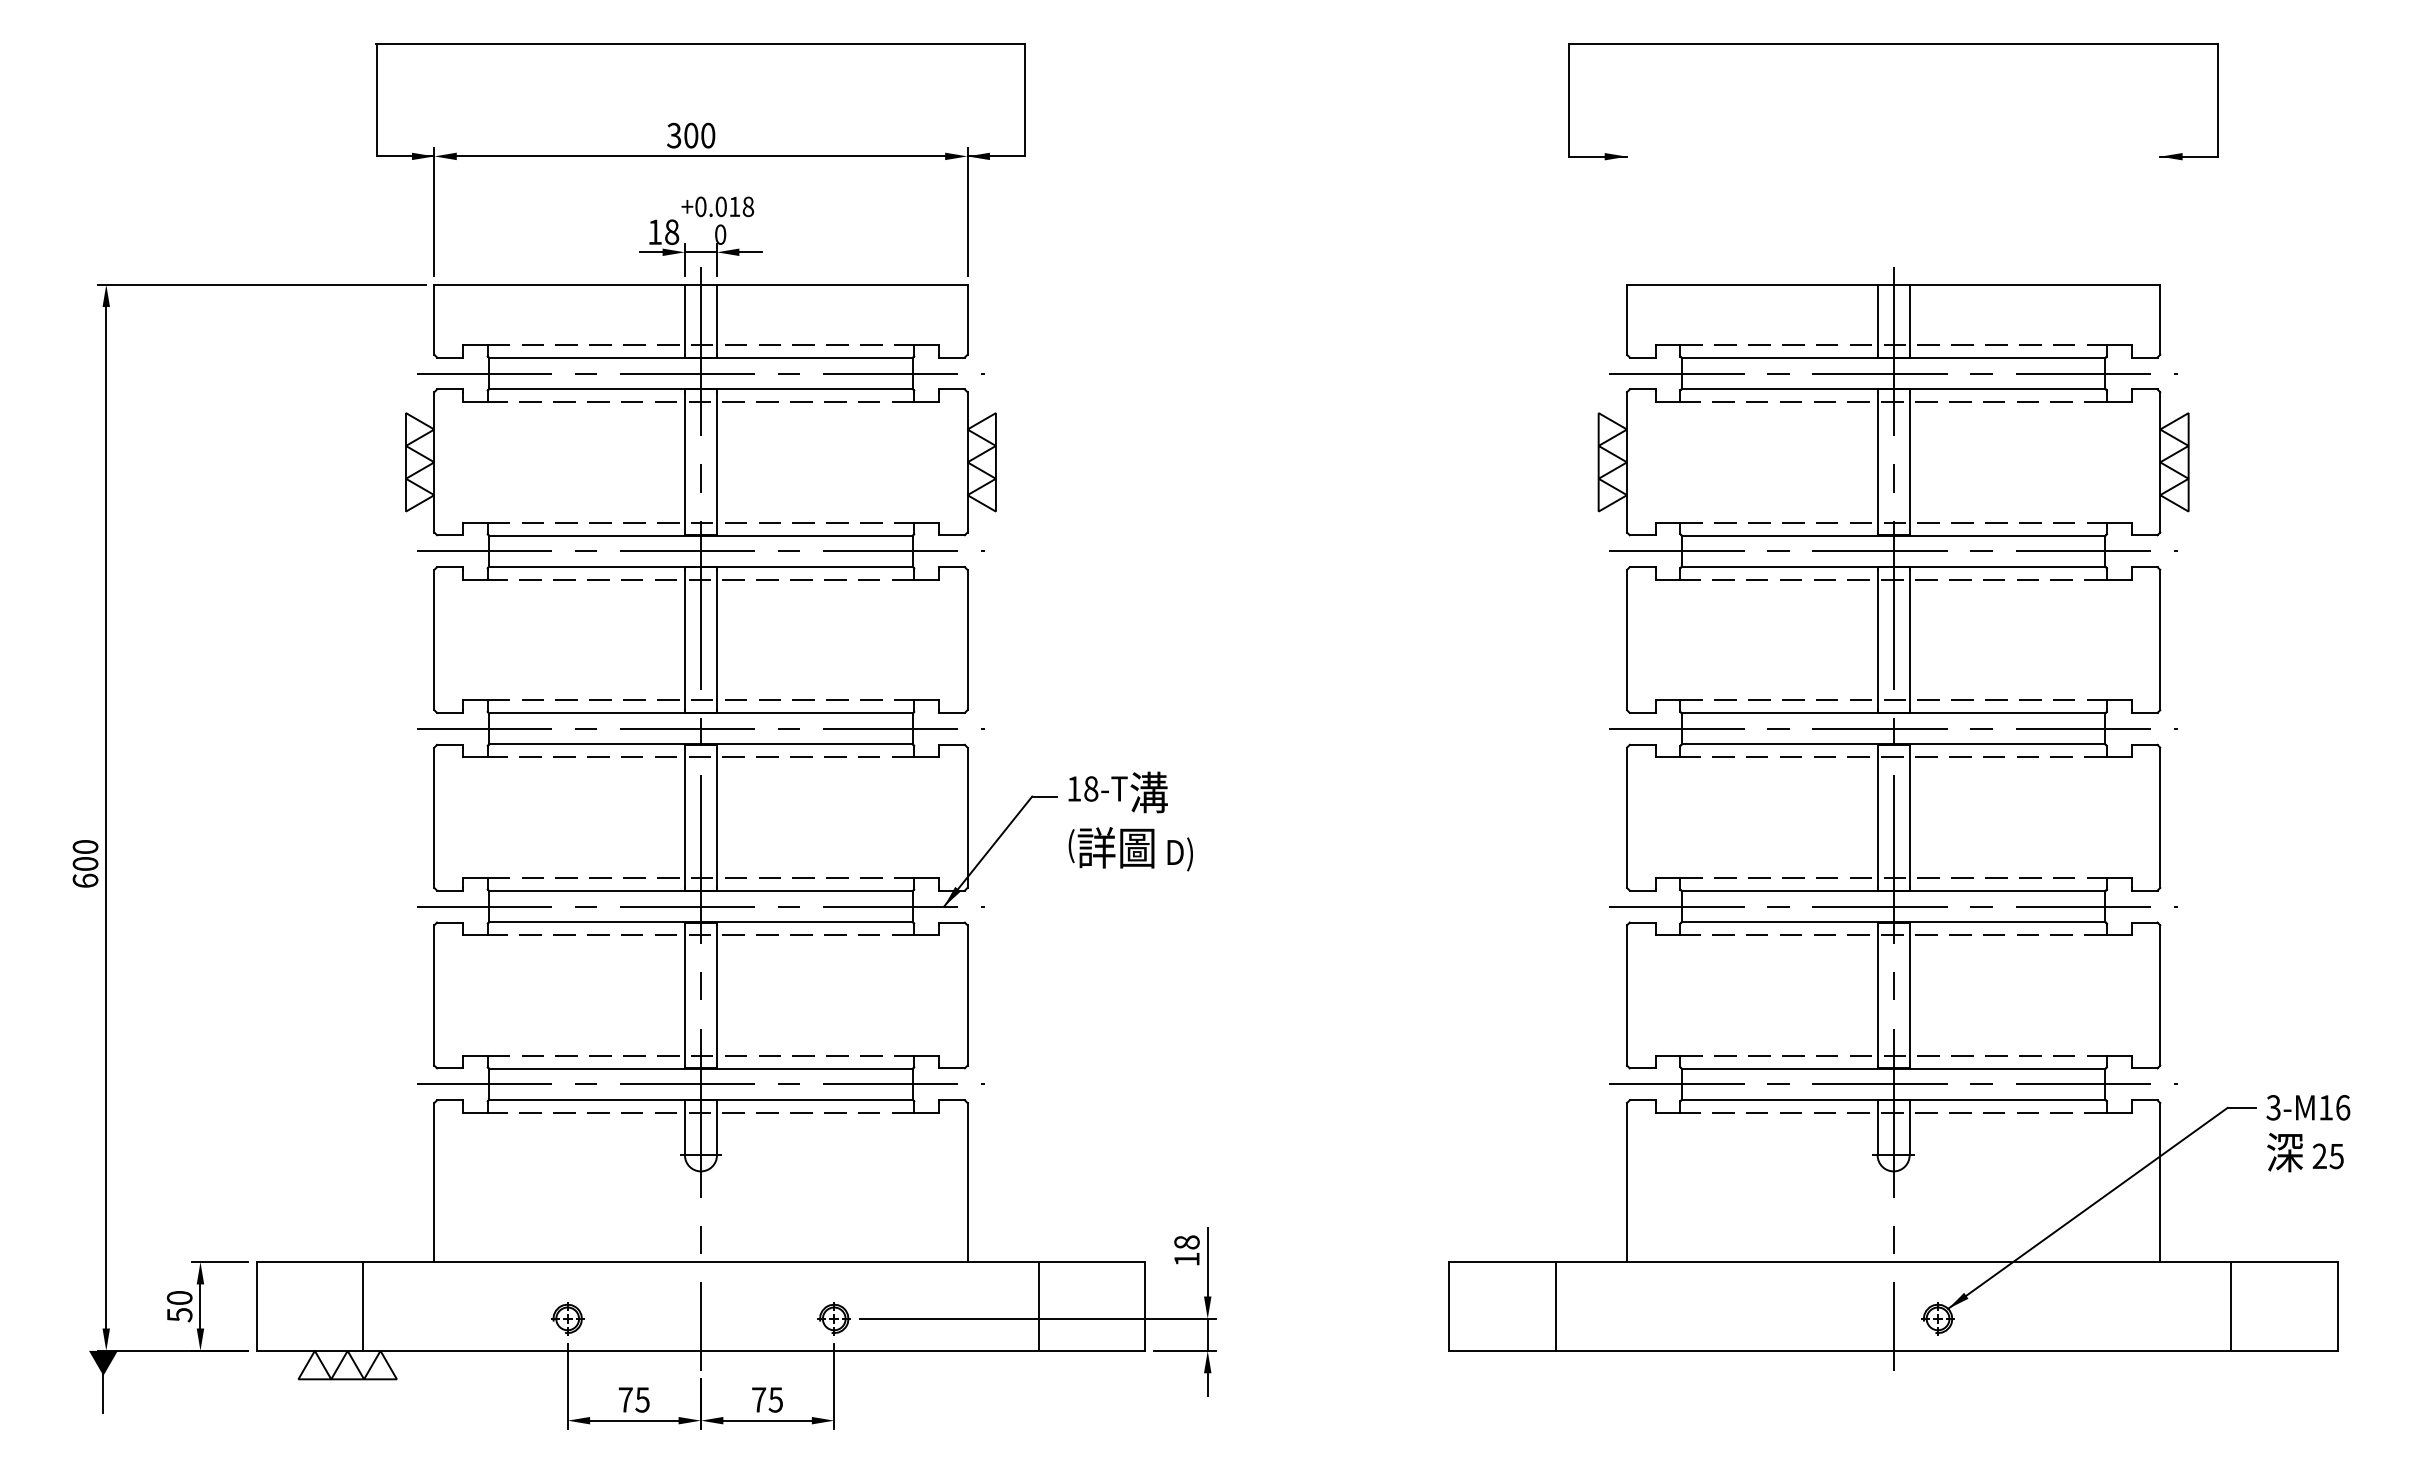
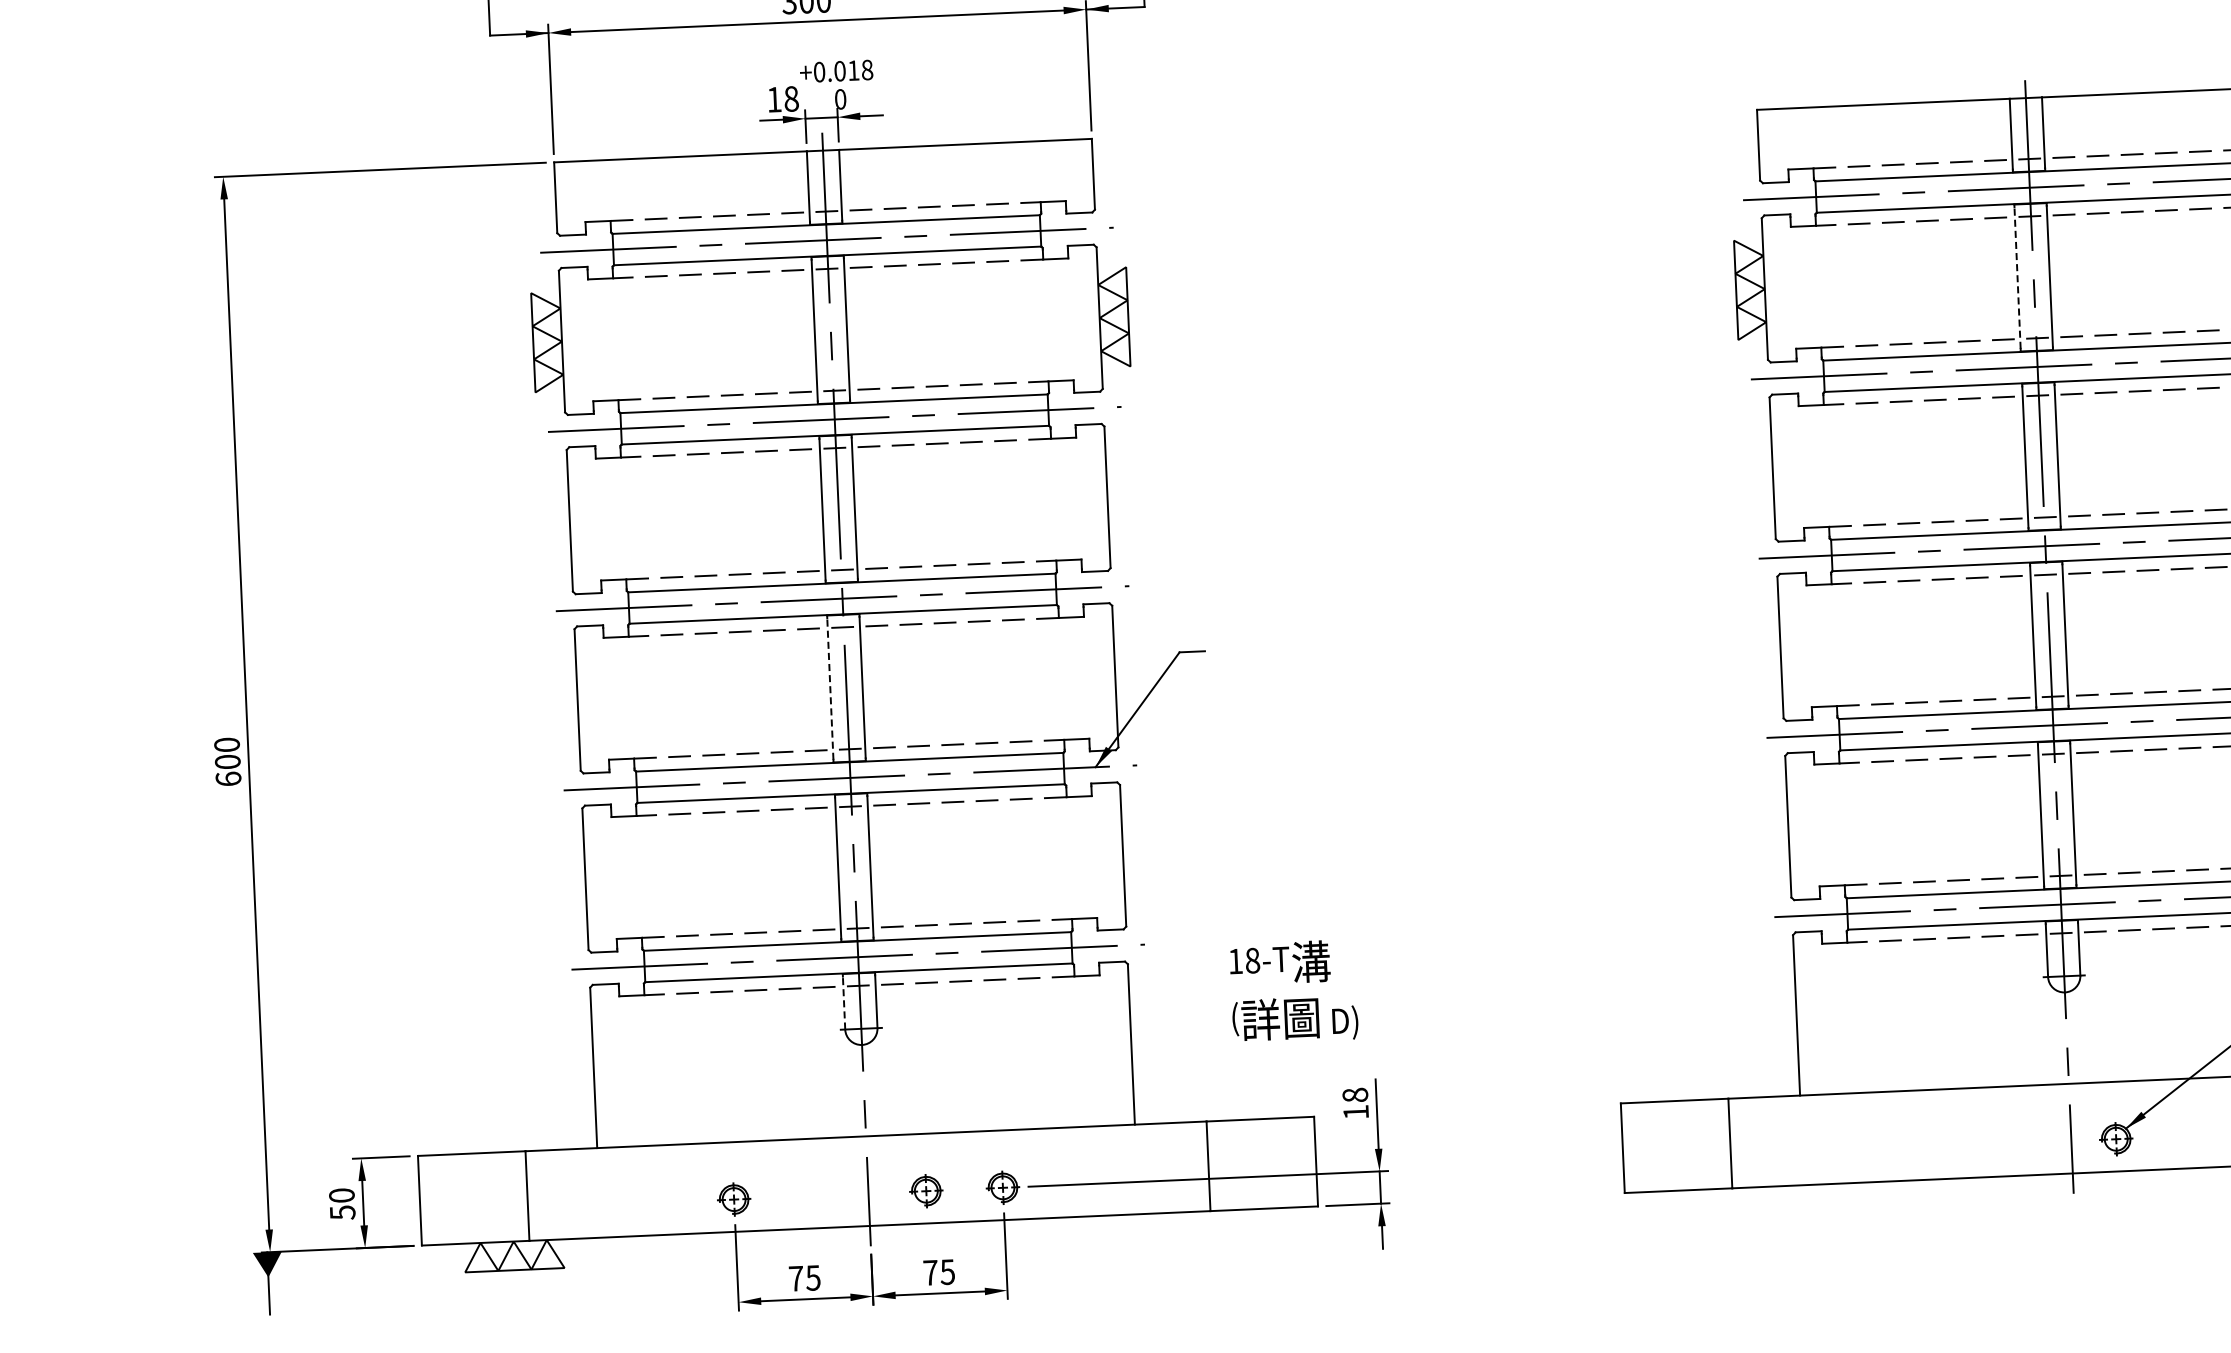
line: (1877, 461) -> (2017, 277), solid -> dashed
line: (684, 817) -> (829, 688), solid -> dashed
text: (1130, 821) -> (1293, 991), moved
line: (684, 1128) -> (843, 1002), solid -> dashed
part: (757, 1318) -> (925, 1190), added

